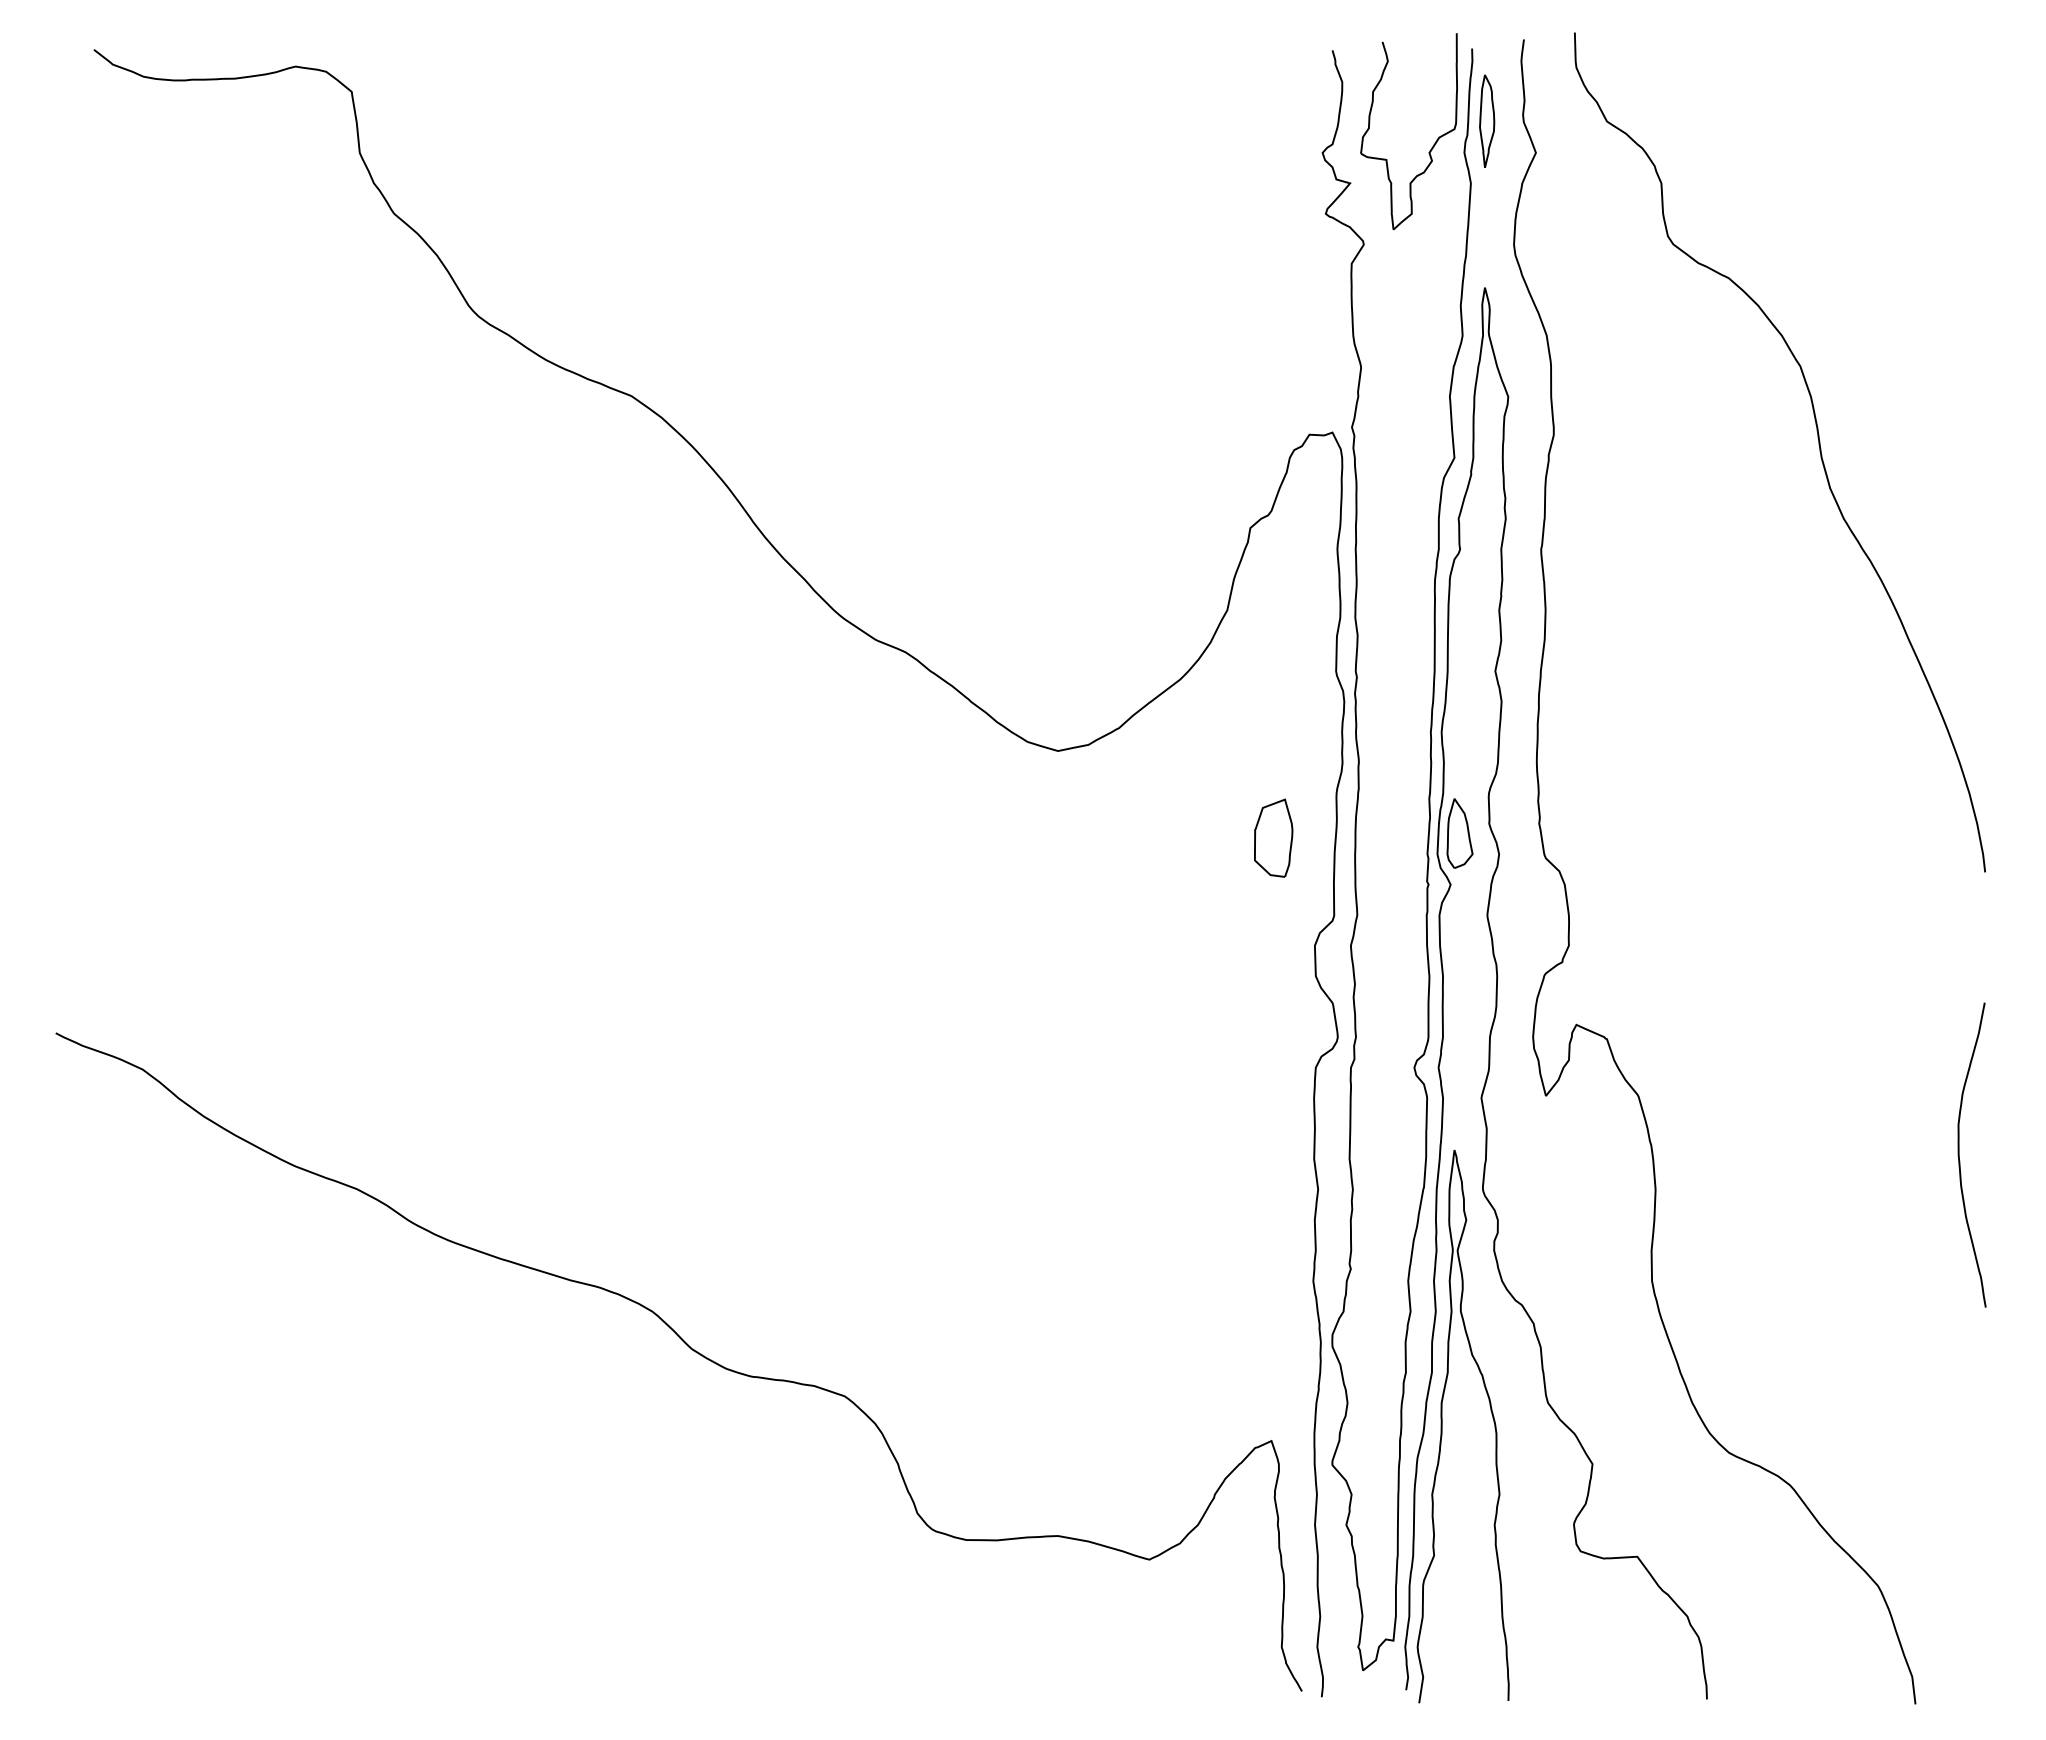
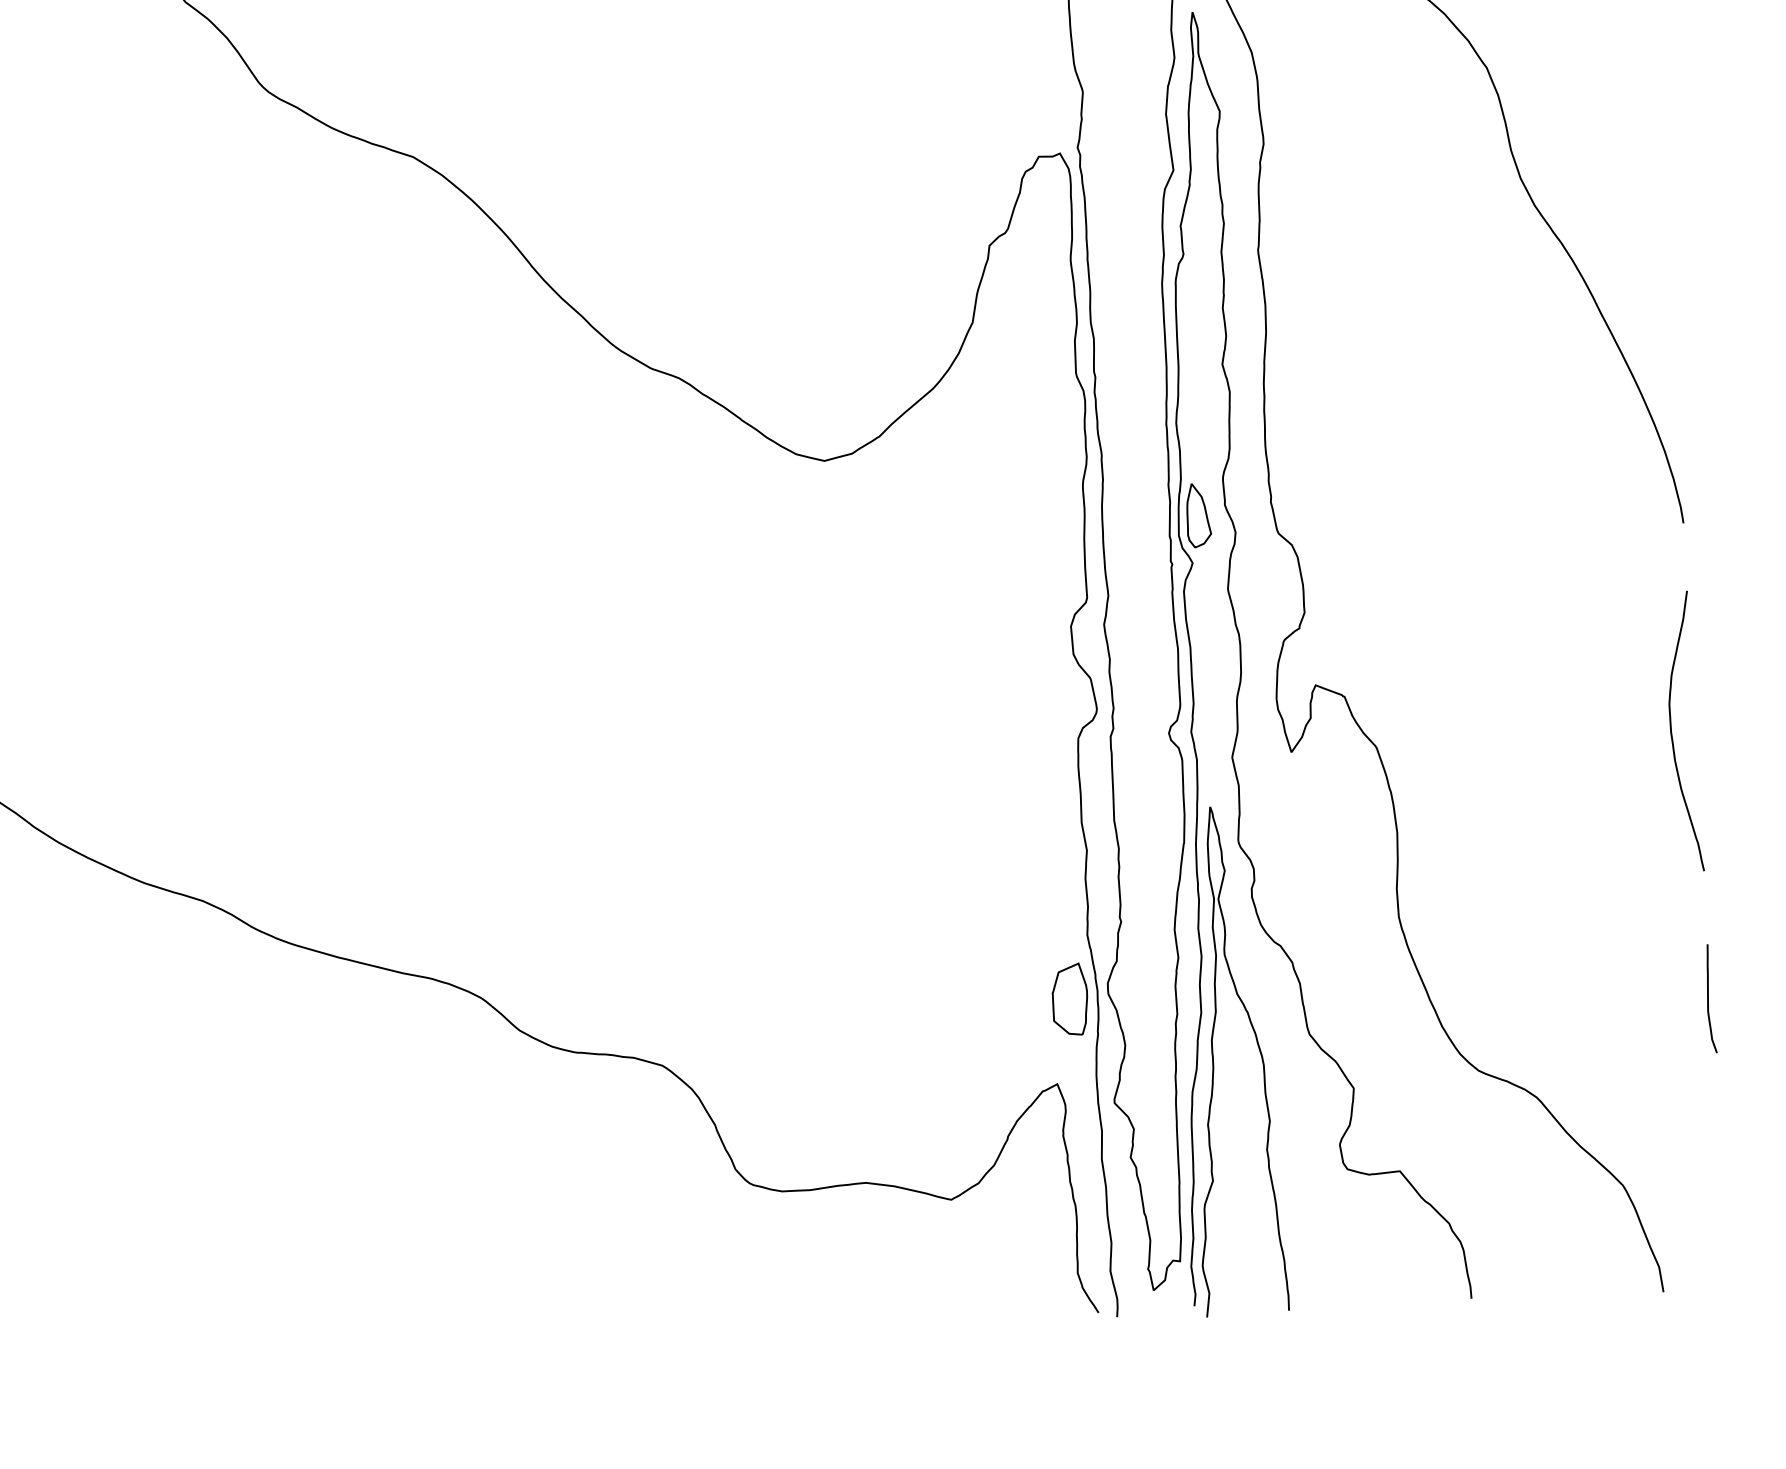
part: (1273, 837) -> (1069, 999), moved
curve: (1959, 1154) -> (1671, 731), moved
curve: (1982, 1389) -> (1708, 999), added

